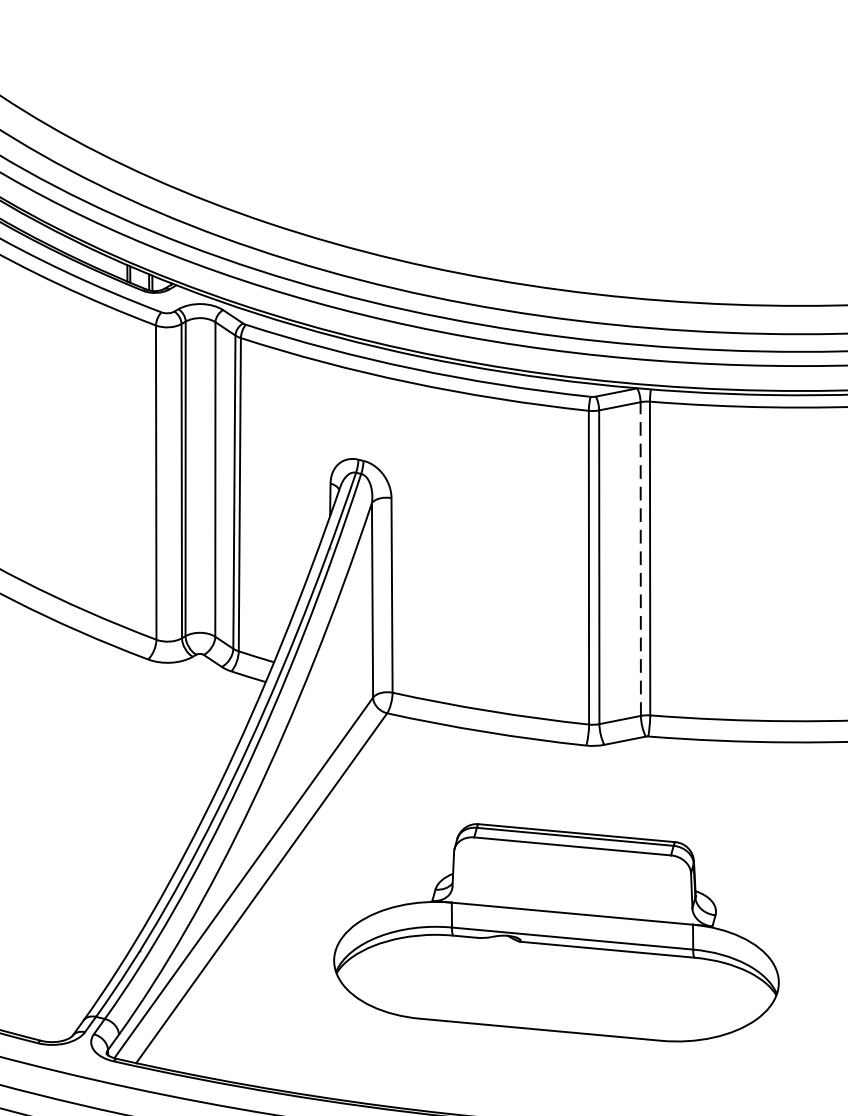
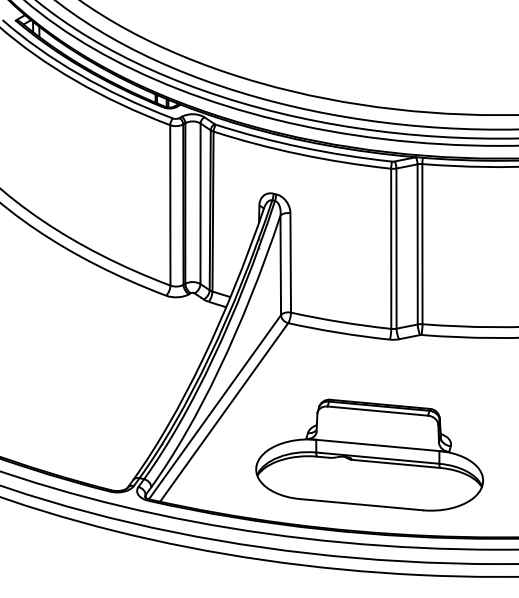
line: (640, 557) -> (417, 243), dashed -> solid
part: (556, 931) -> (369, 454), moved

